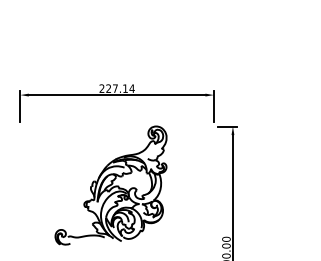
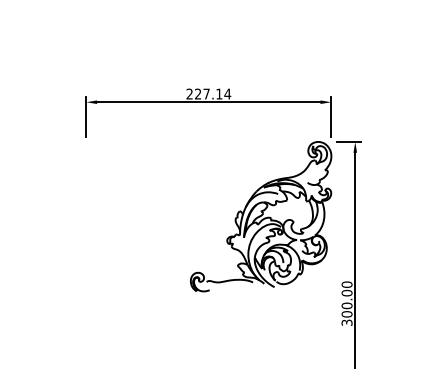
part: (111, 185) -> (261, 216), moved

